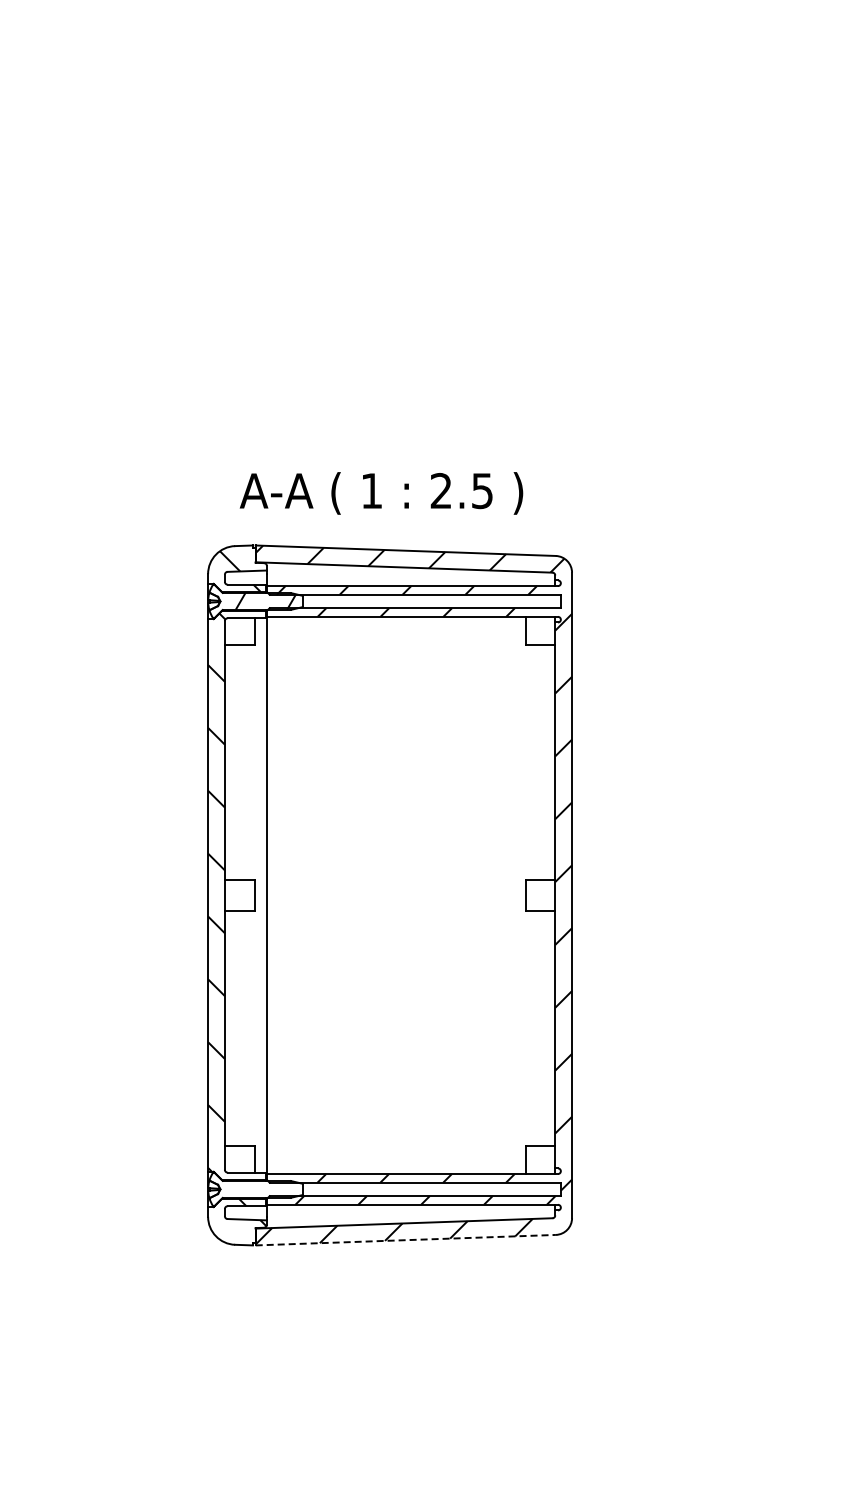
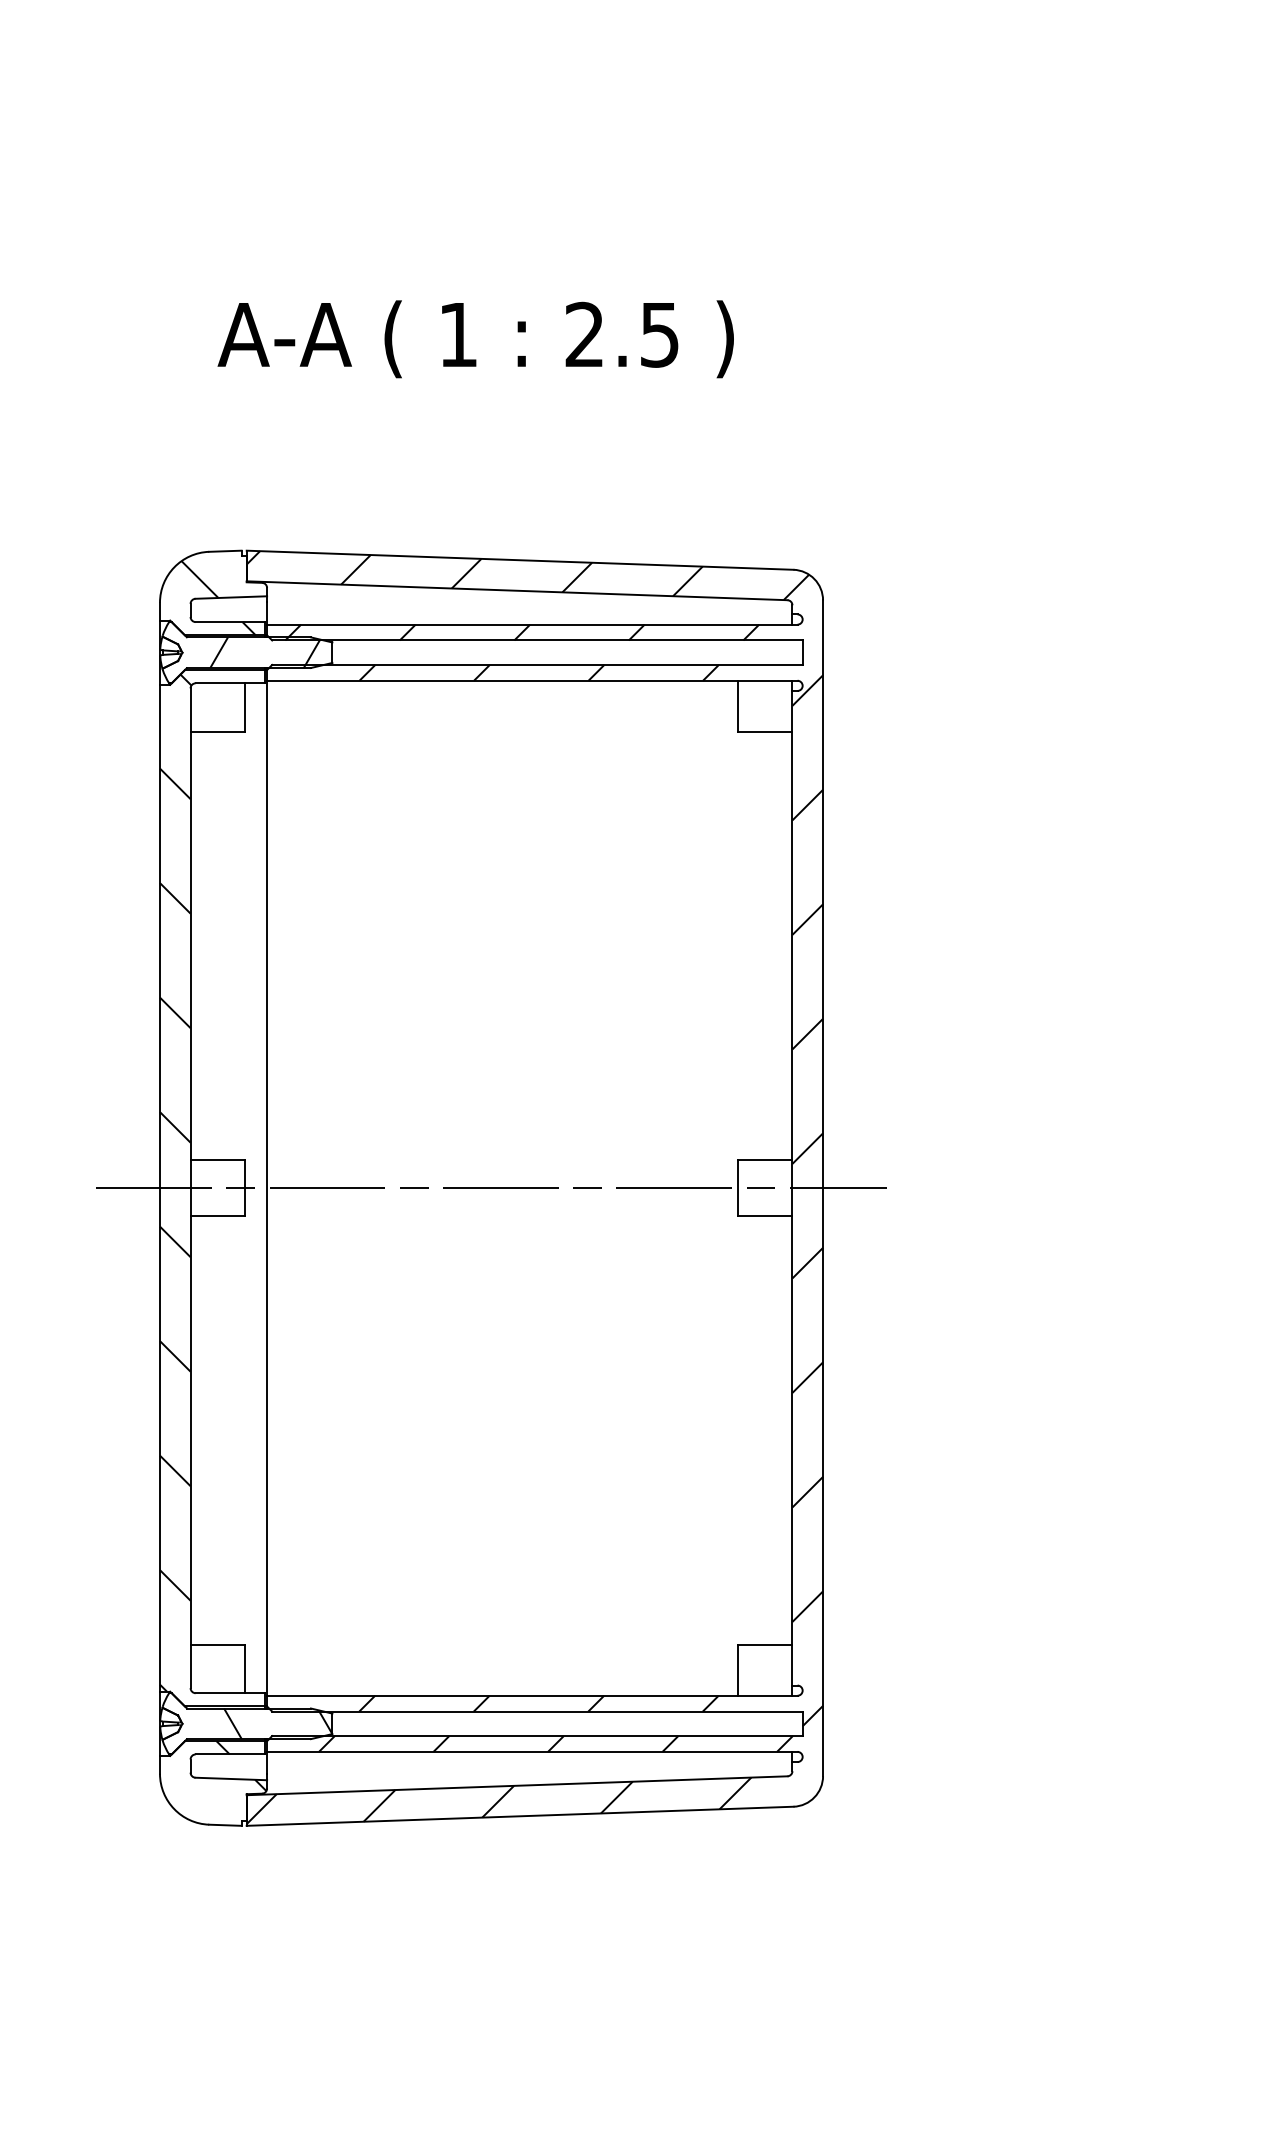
text: (381, 493) -> (475, 339), moved
line: (390, 895) -> (492, 1188), added
hatch: (272, 1189) -> (277, 1723), added
line: (406, 1240) -> (521, 1816), dashed -> solid

